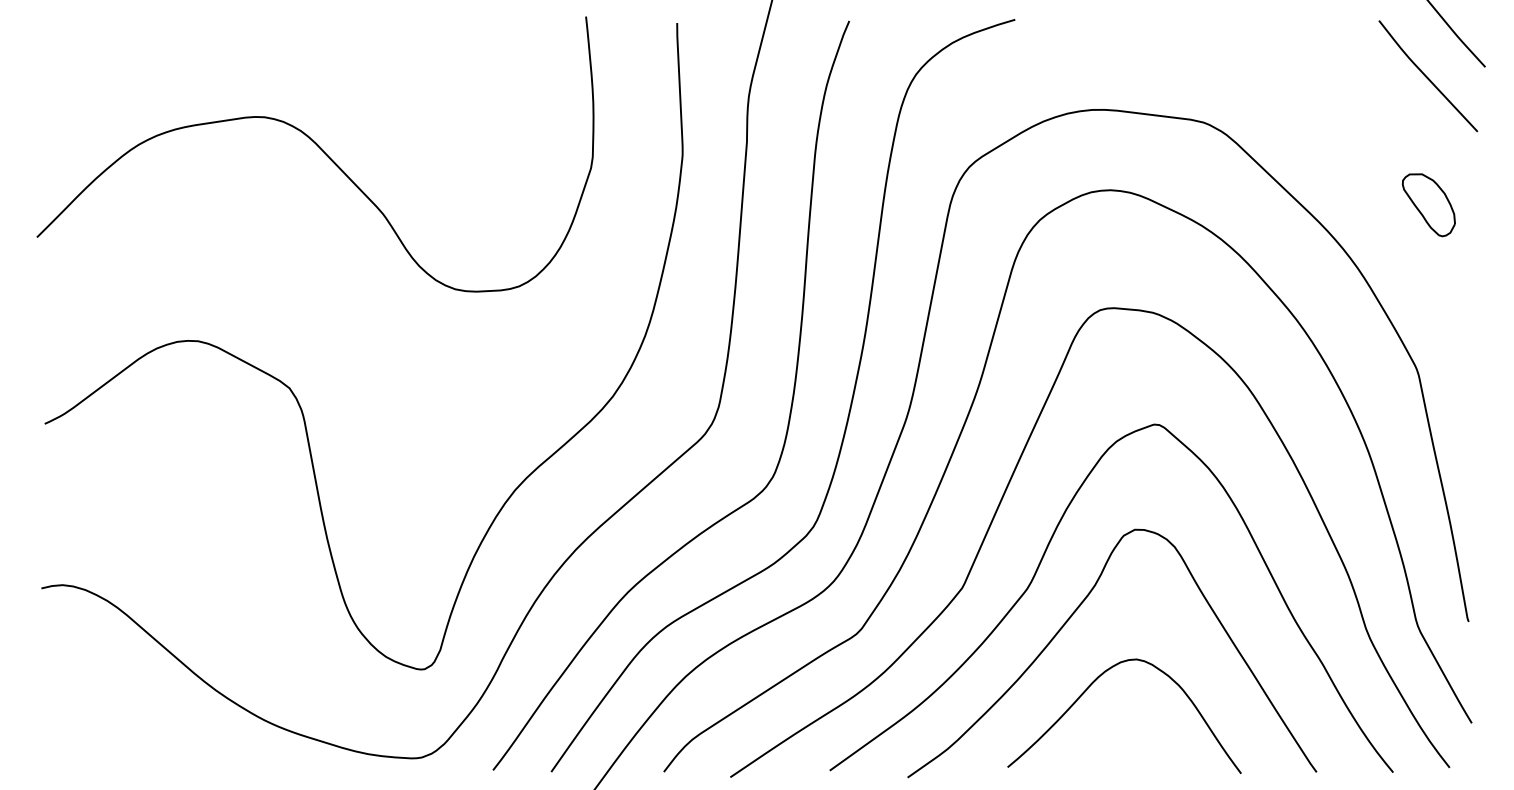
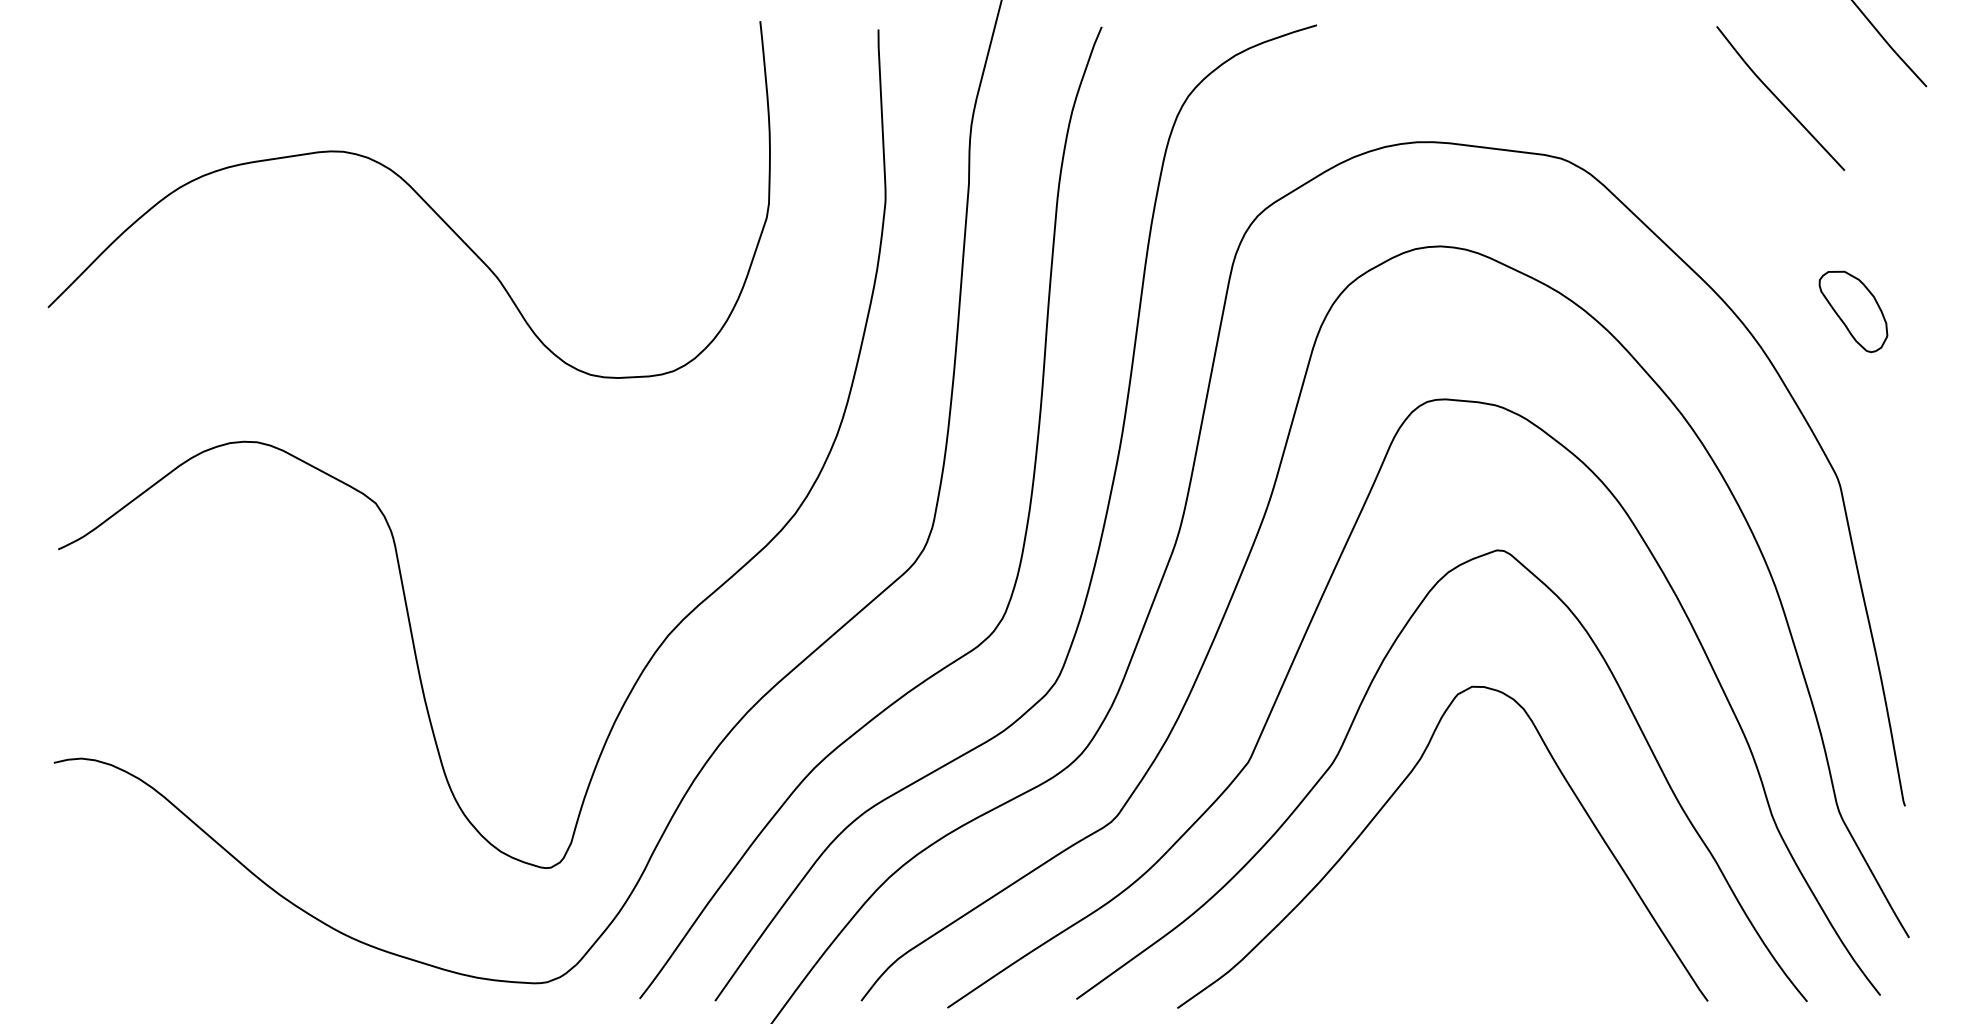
curve: (1427, 76) -> (1779, 99), moved
part: (1428, 204) -> (1853, 311), moved
curve: (1088, 688) -> (1412, 892), removed

